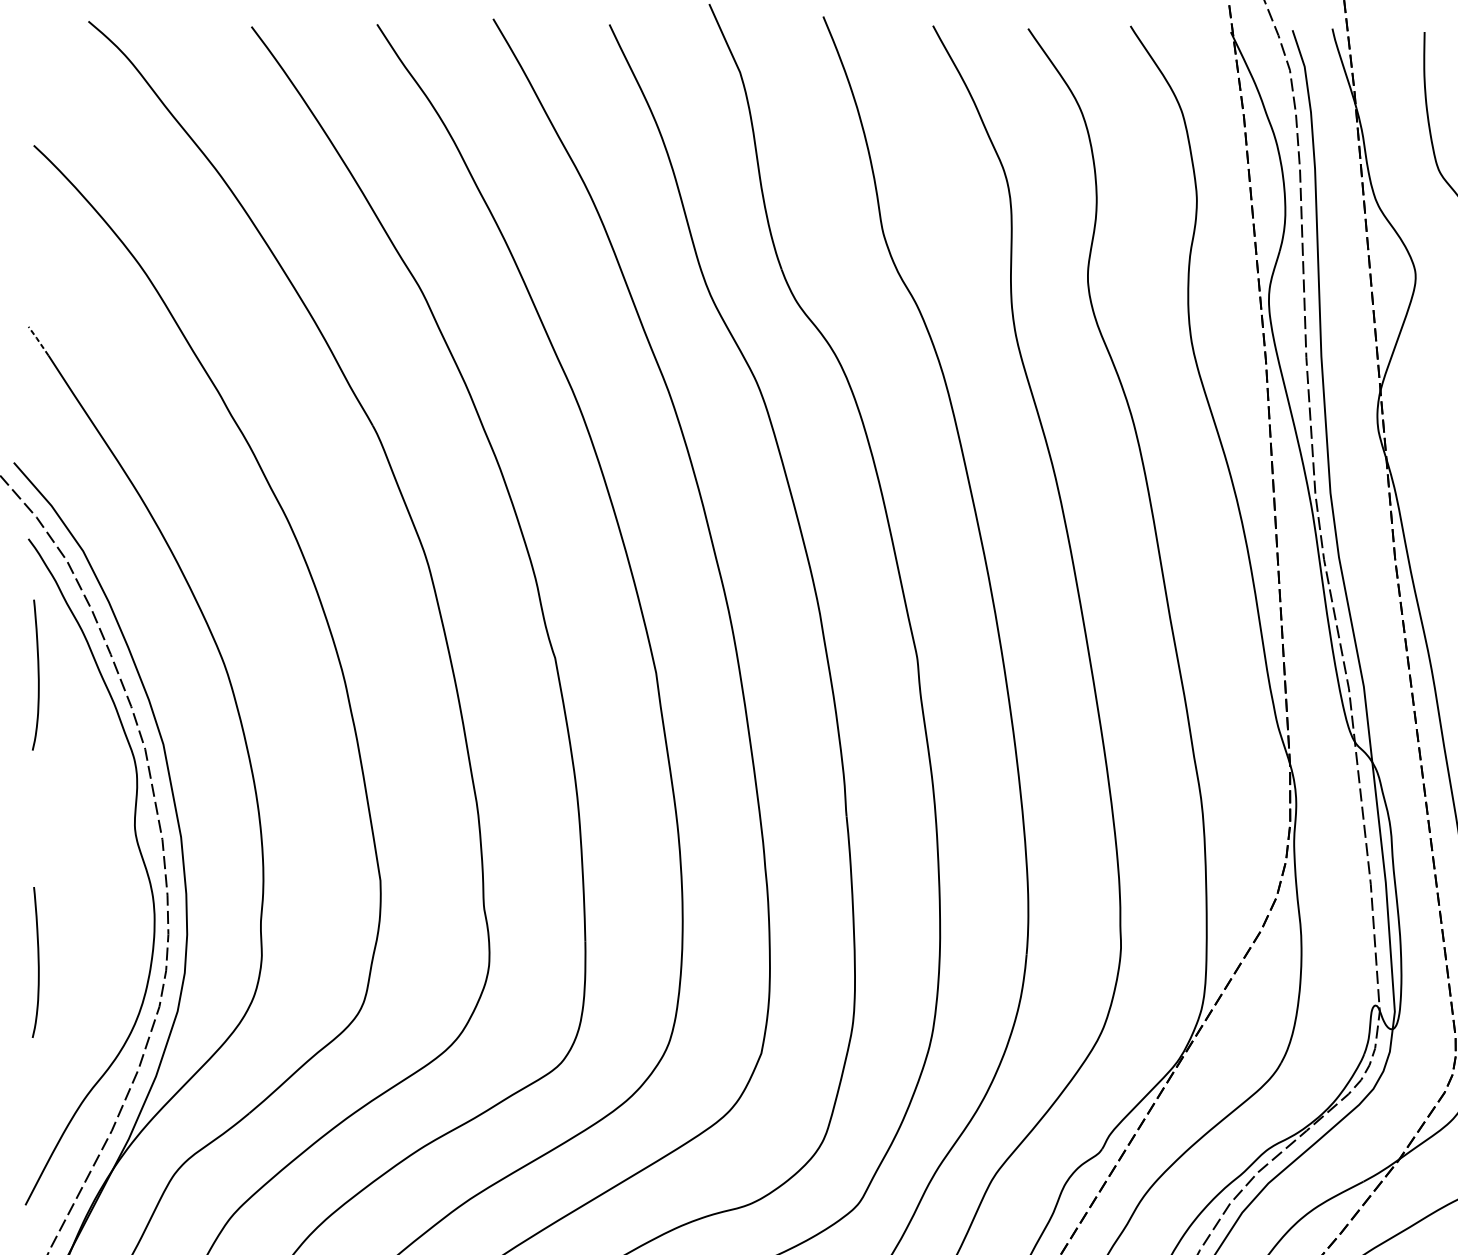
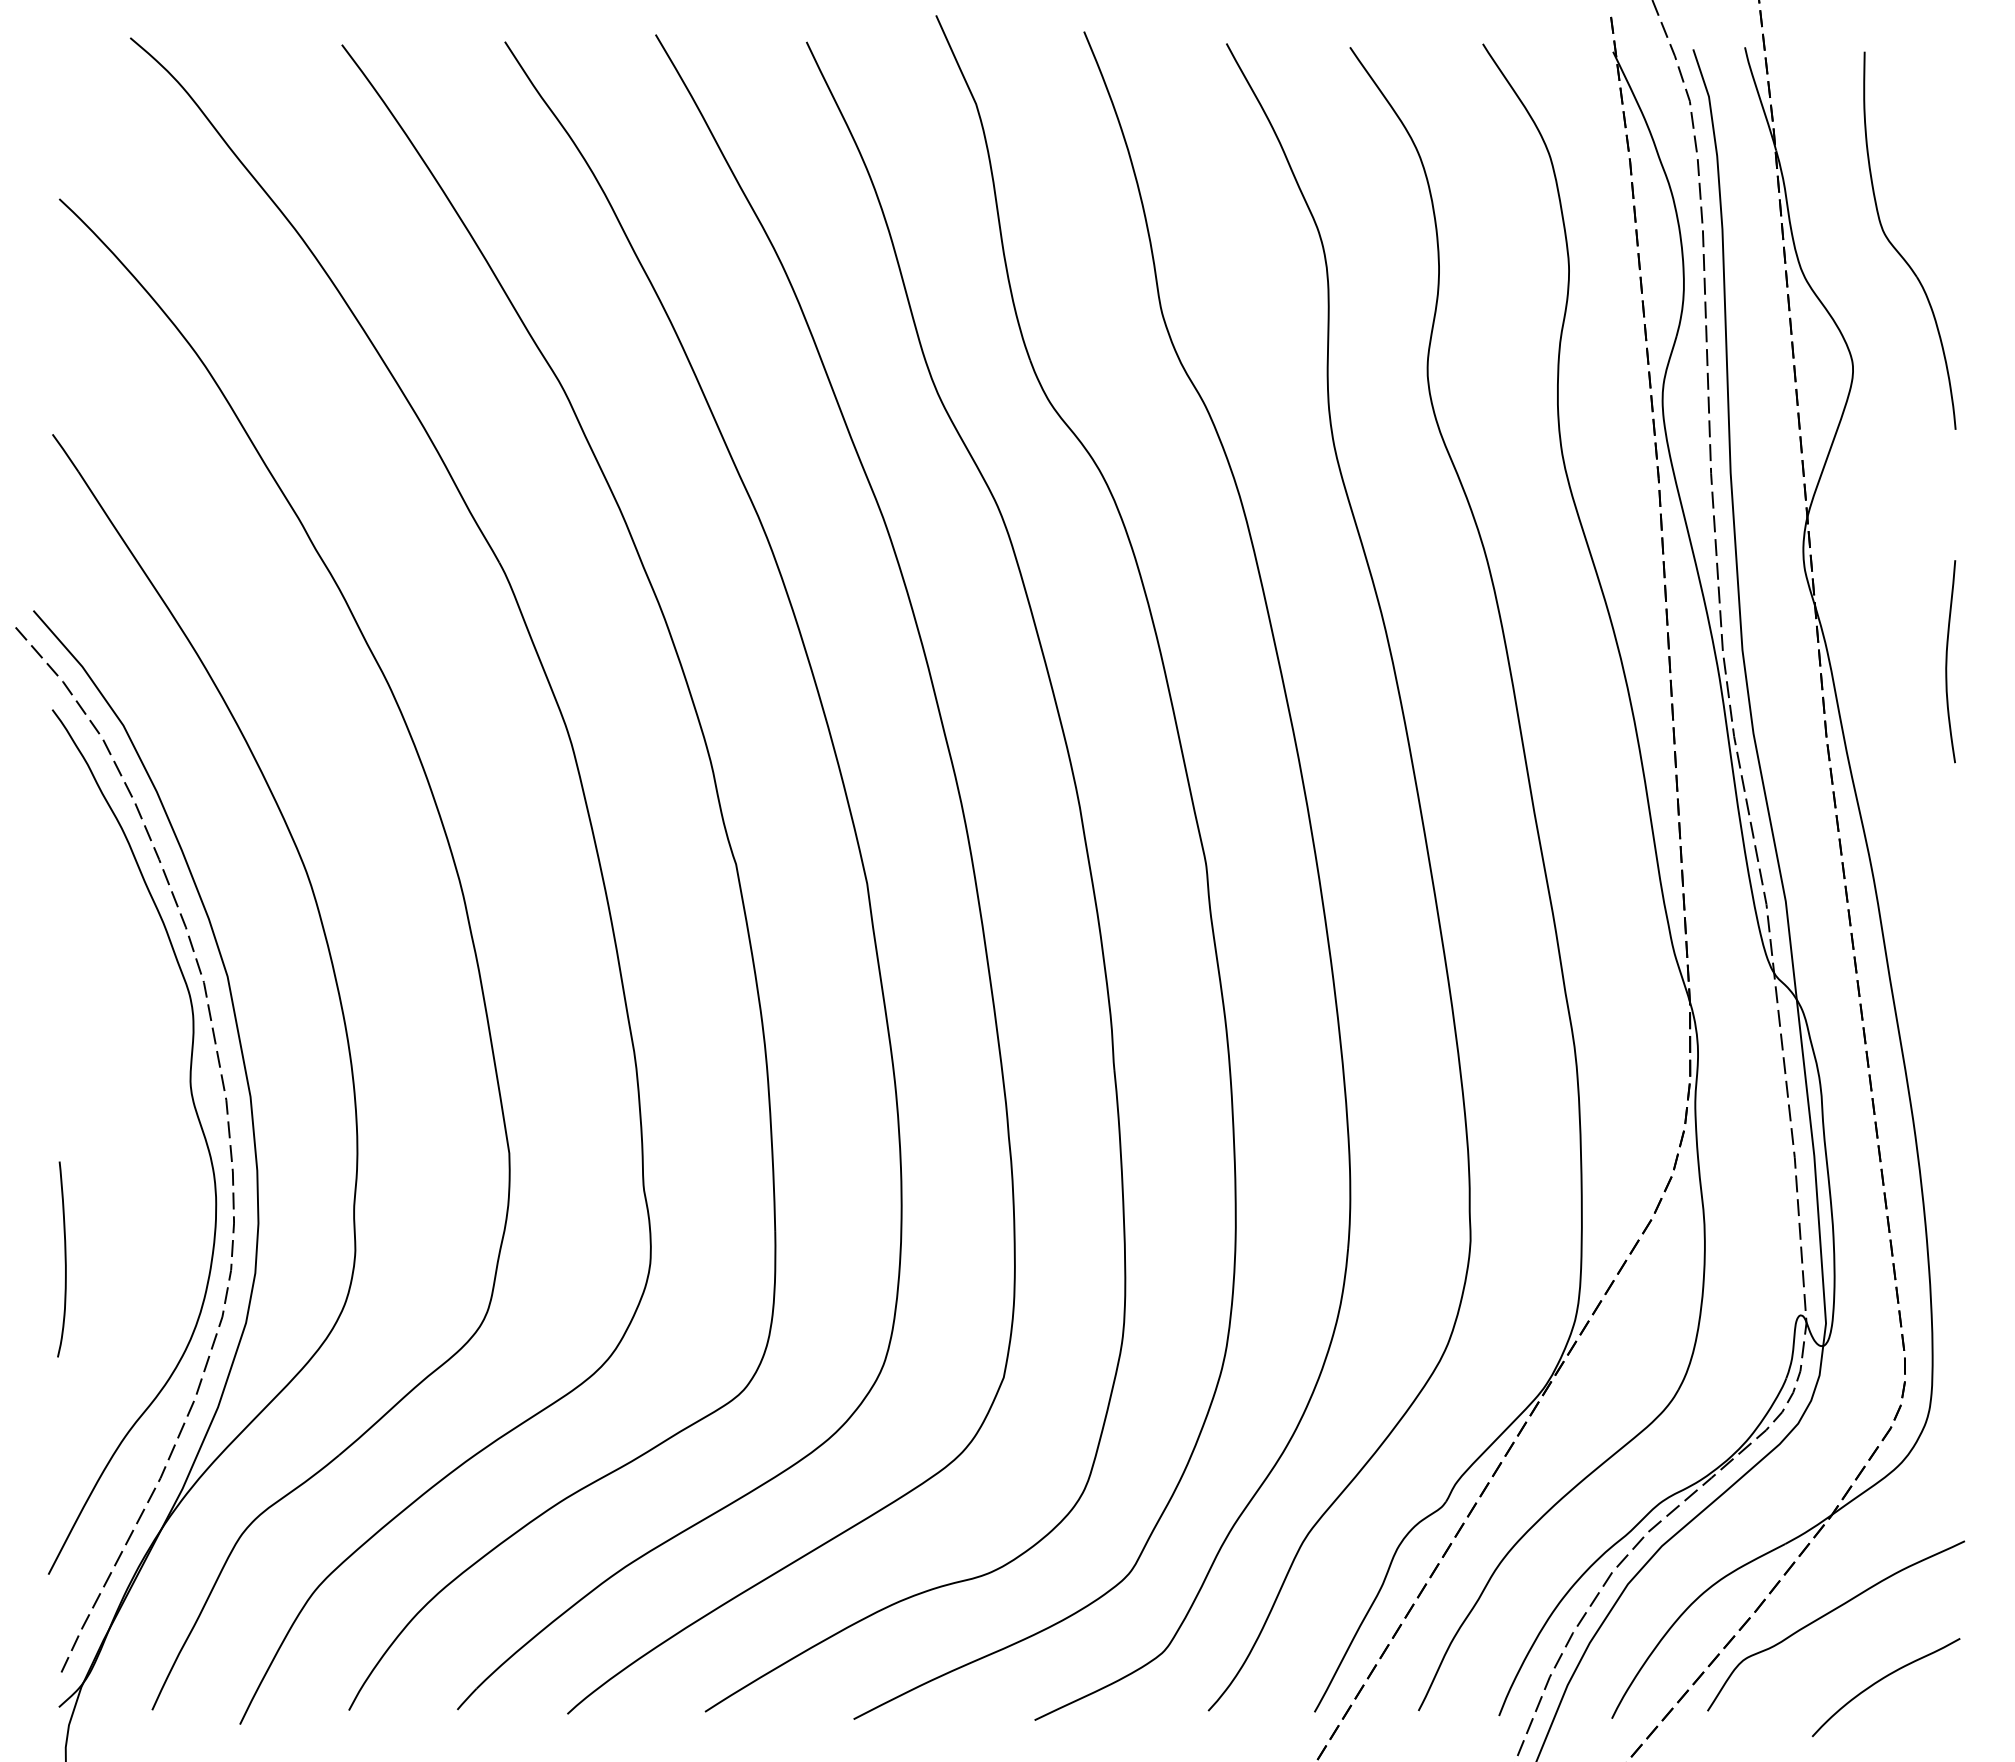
line: (38, 340) -> (65, 452), dashed -> solid
curve: (37, 675) -> (64, 886), removed

